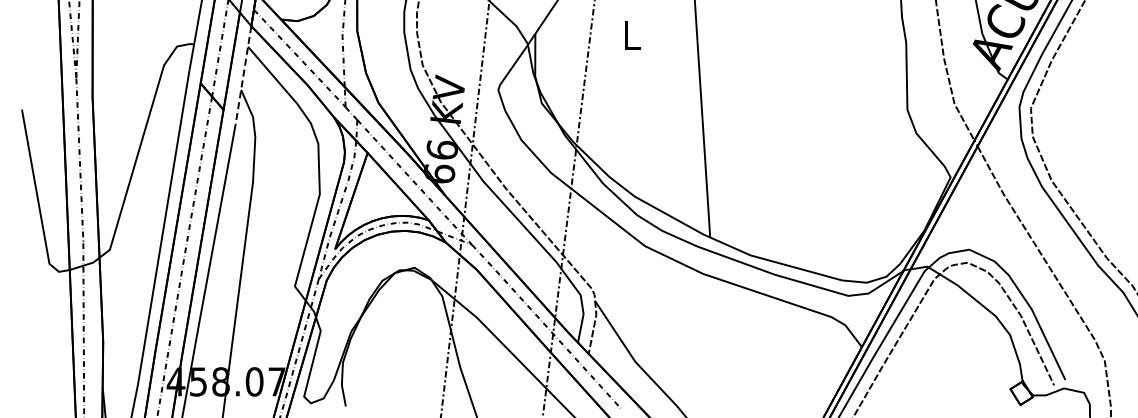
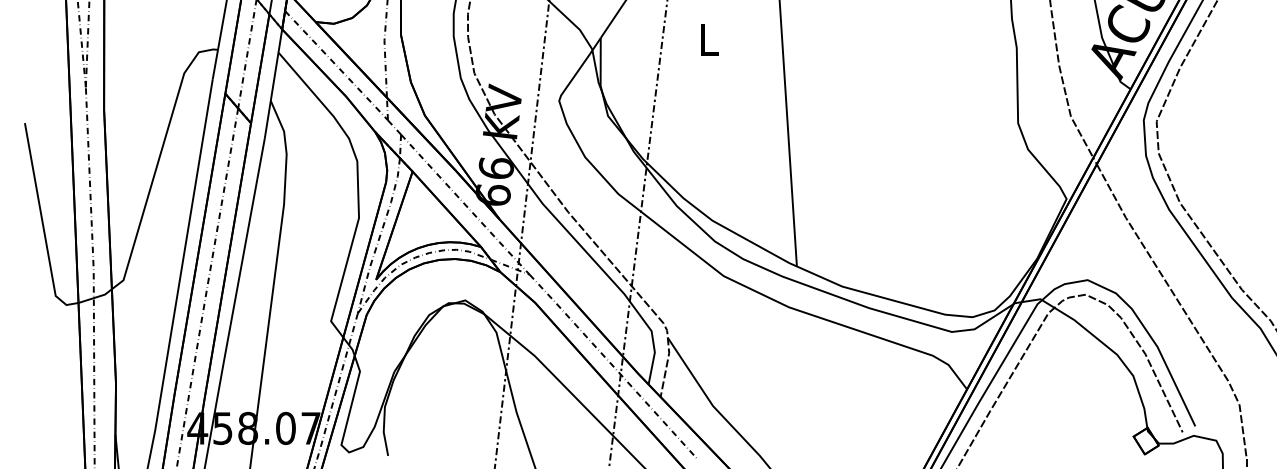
line: (243, 75) -> (273, 84), dashed -> solid

